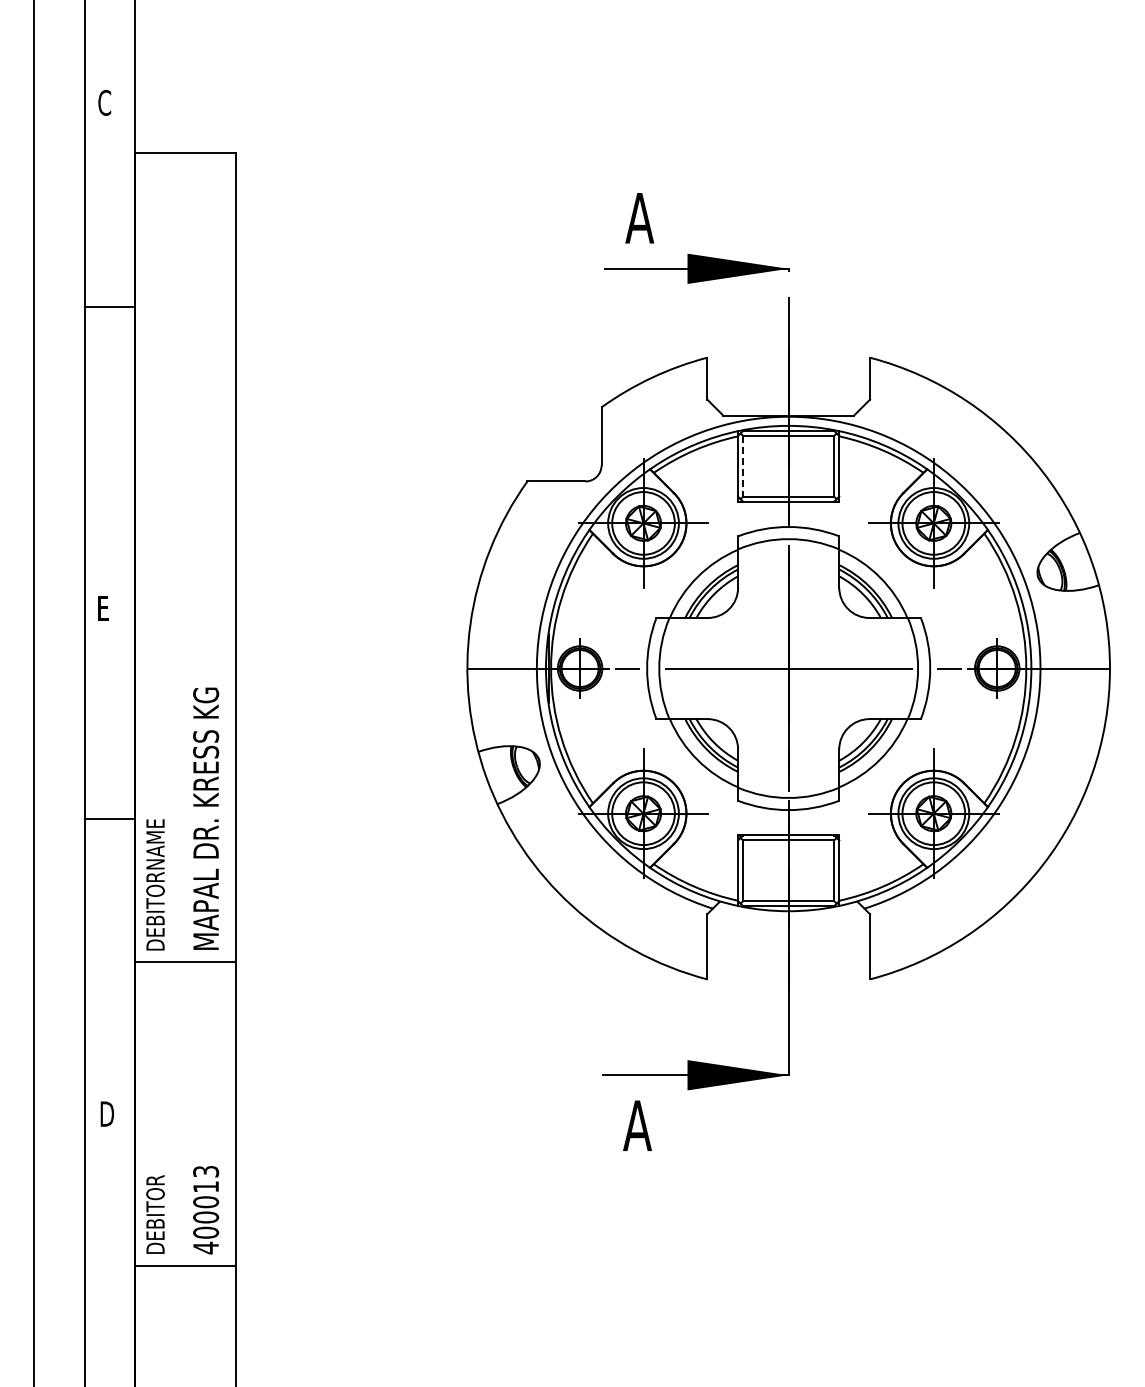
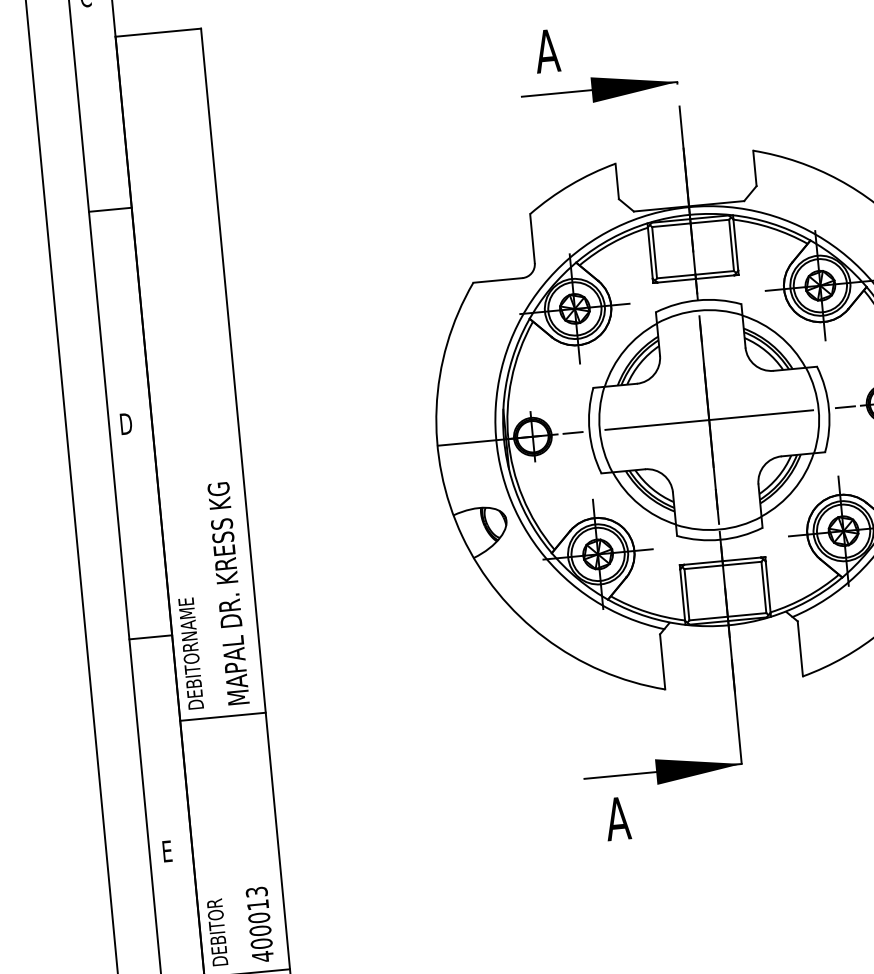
line: (109, 306) -> (109, 209), moved
line: (743, 466) -> (654, 252), dashed -> solid
text: (104, 608) -> (125, 423), E -> D
line: (109, 819) -> (150, 637), moved
text: (107, 1113) -> (168, 850), D -> E

